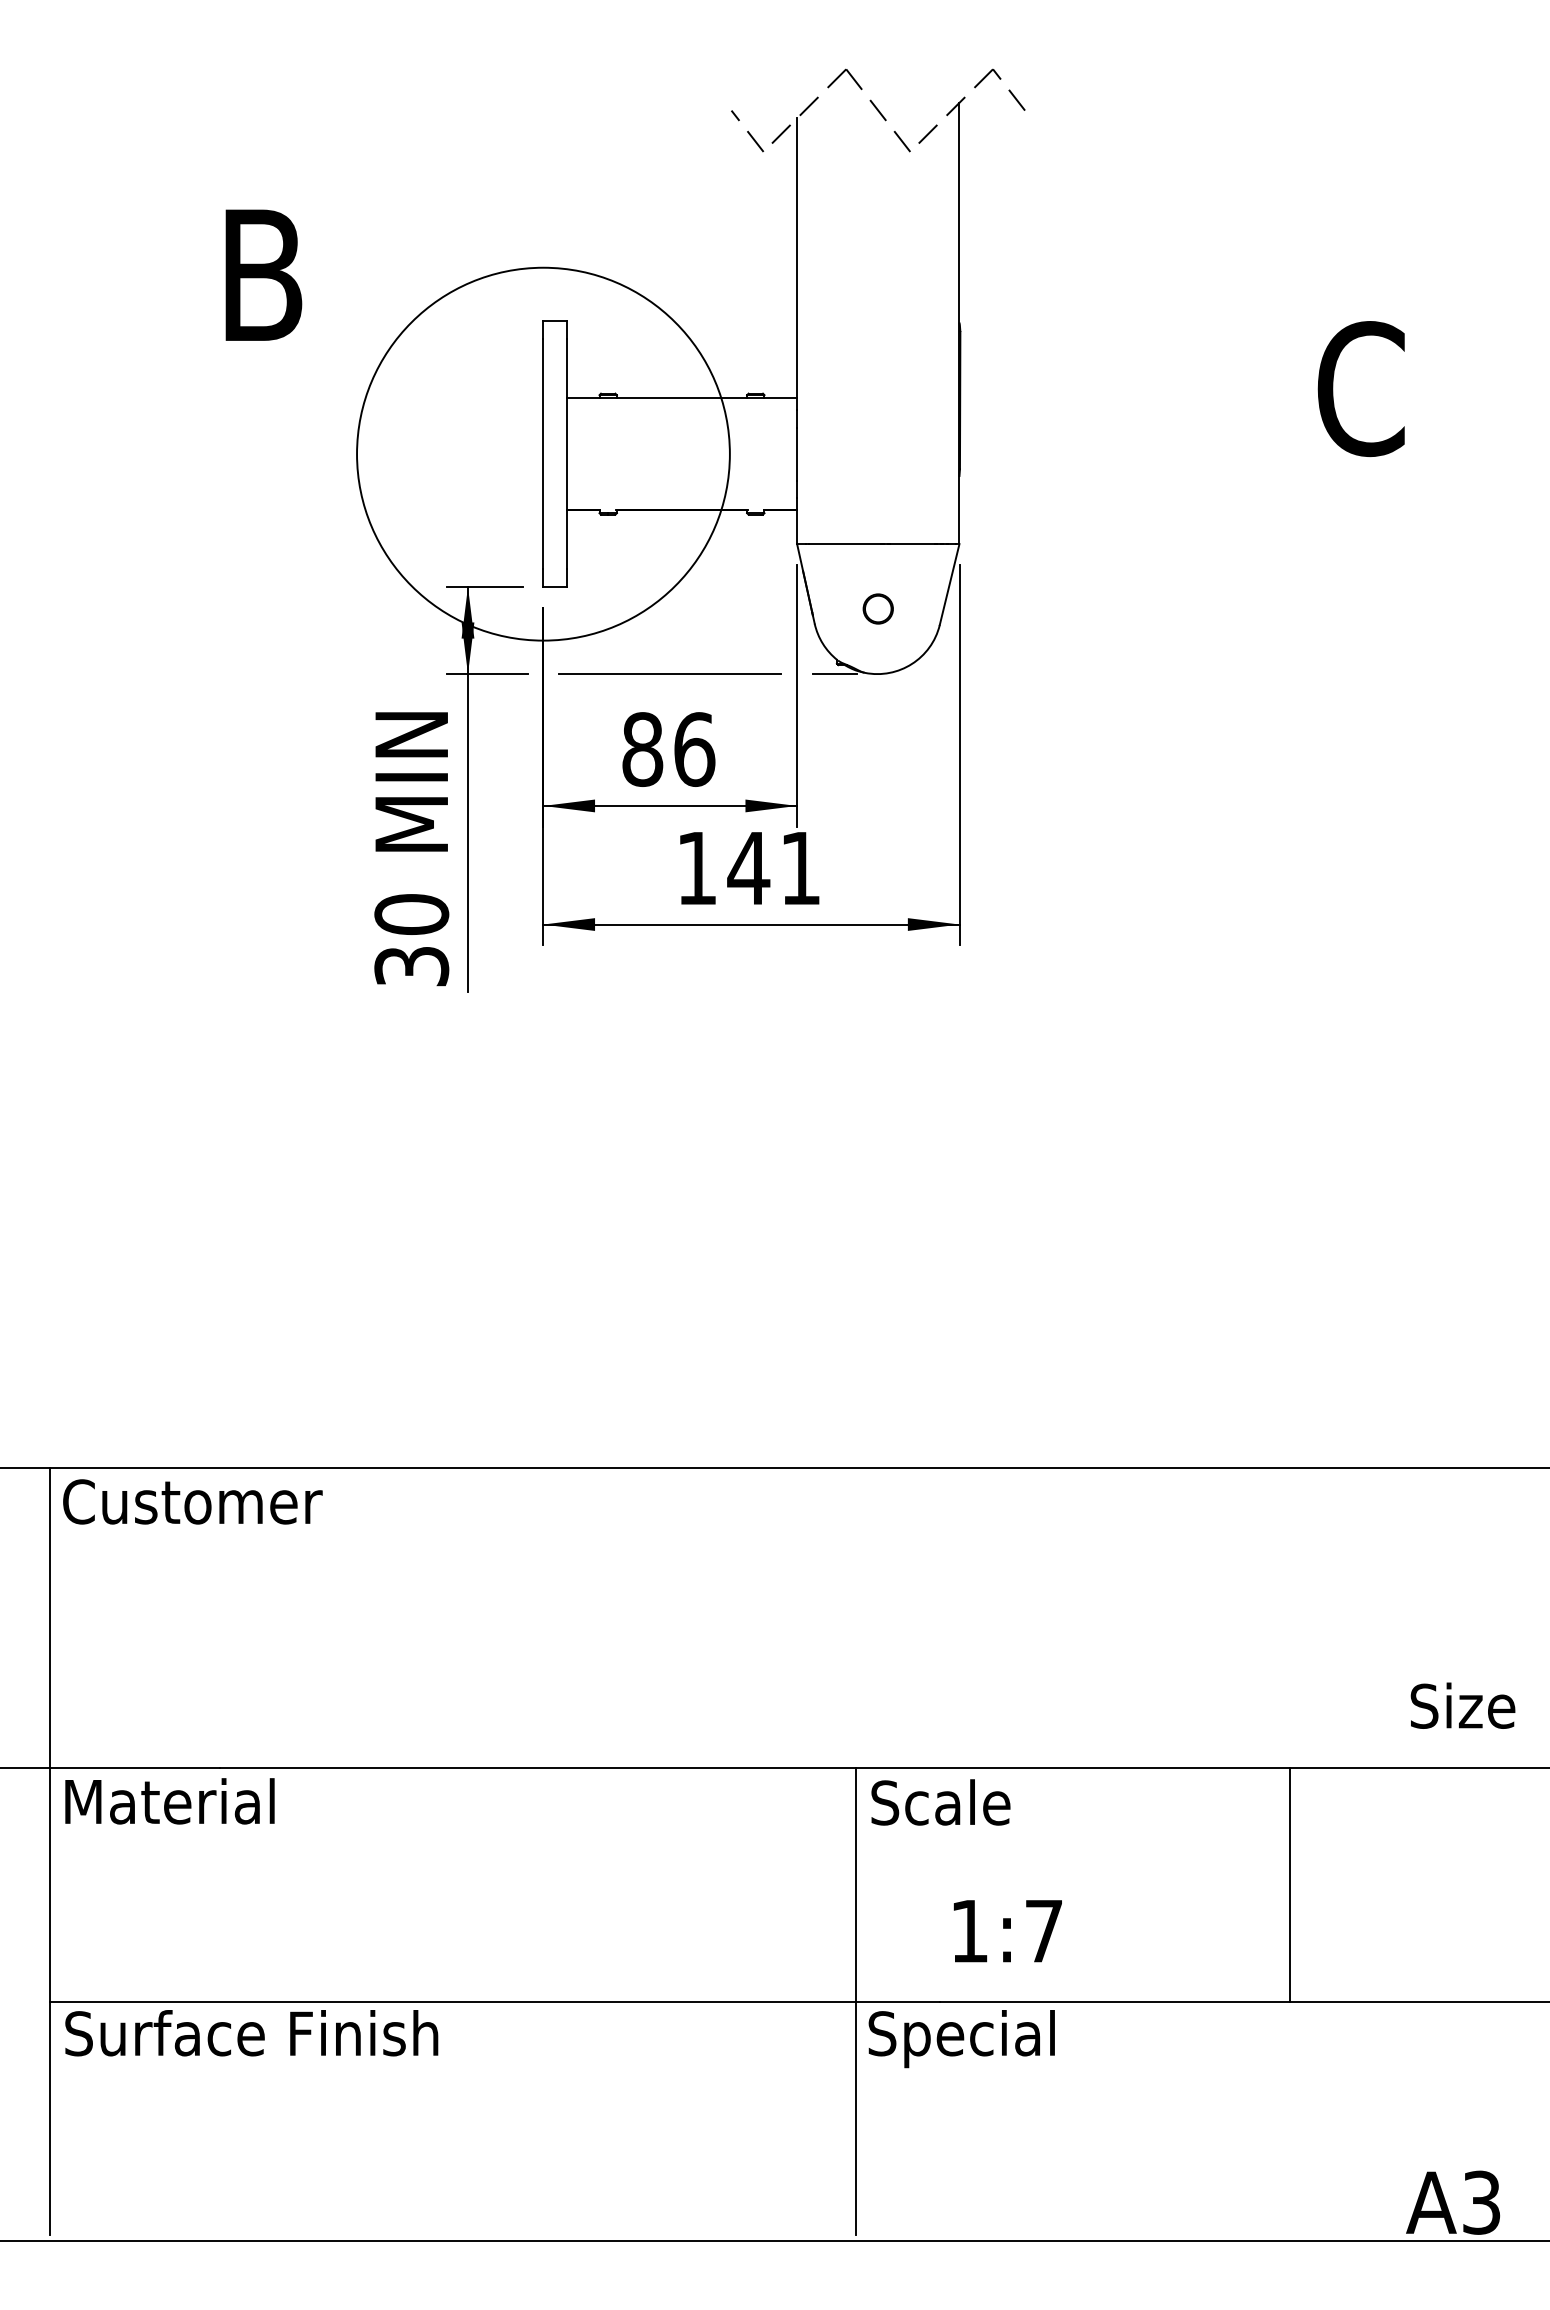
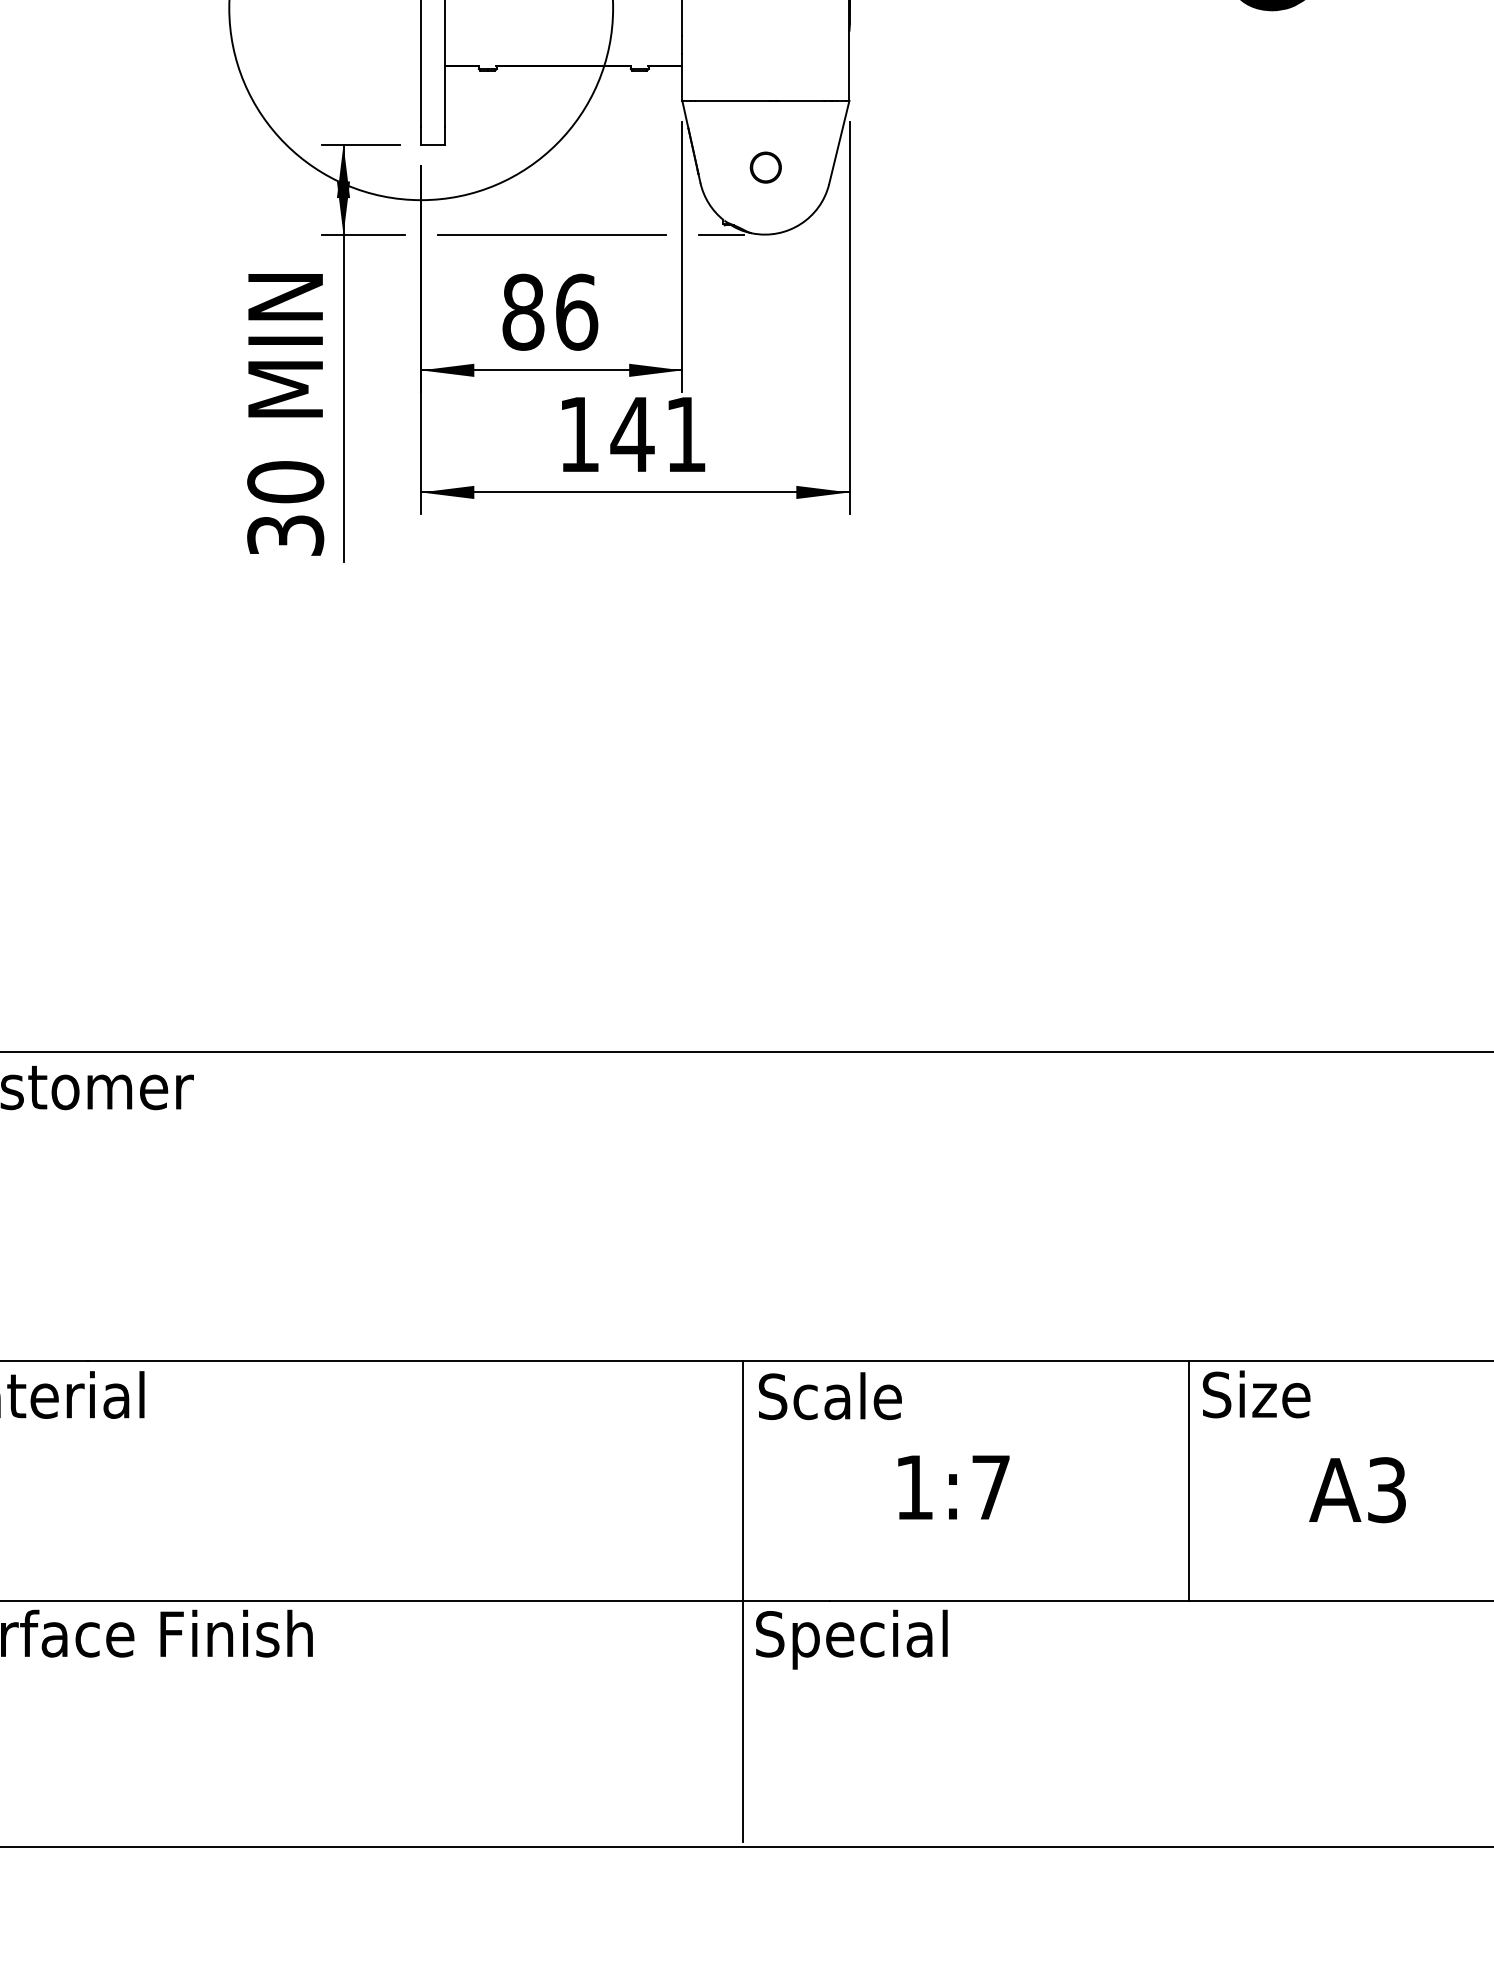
text: (1462, 1705) -> (1256, 1394), moved
text: (1007, 1931) -> (953, 1487), moved
text: (1452, 2202) -> (1356, 1489), moved

